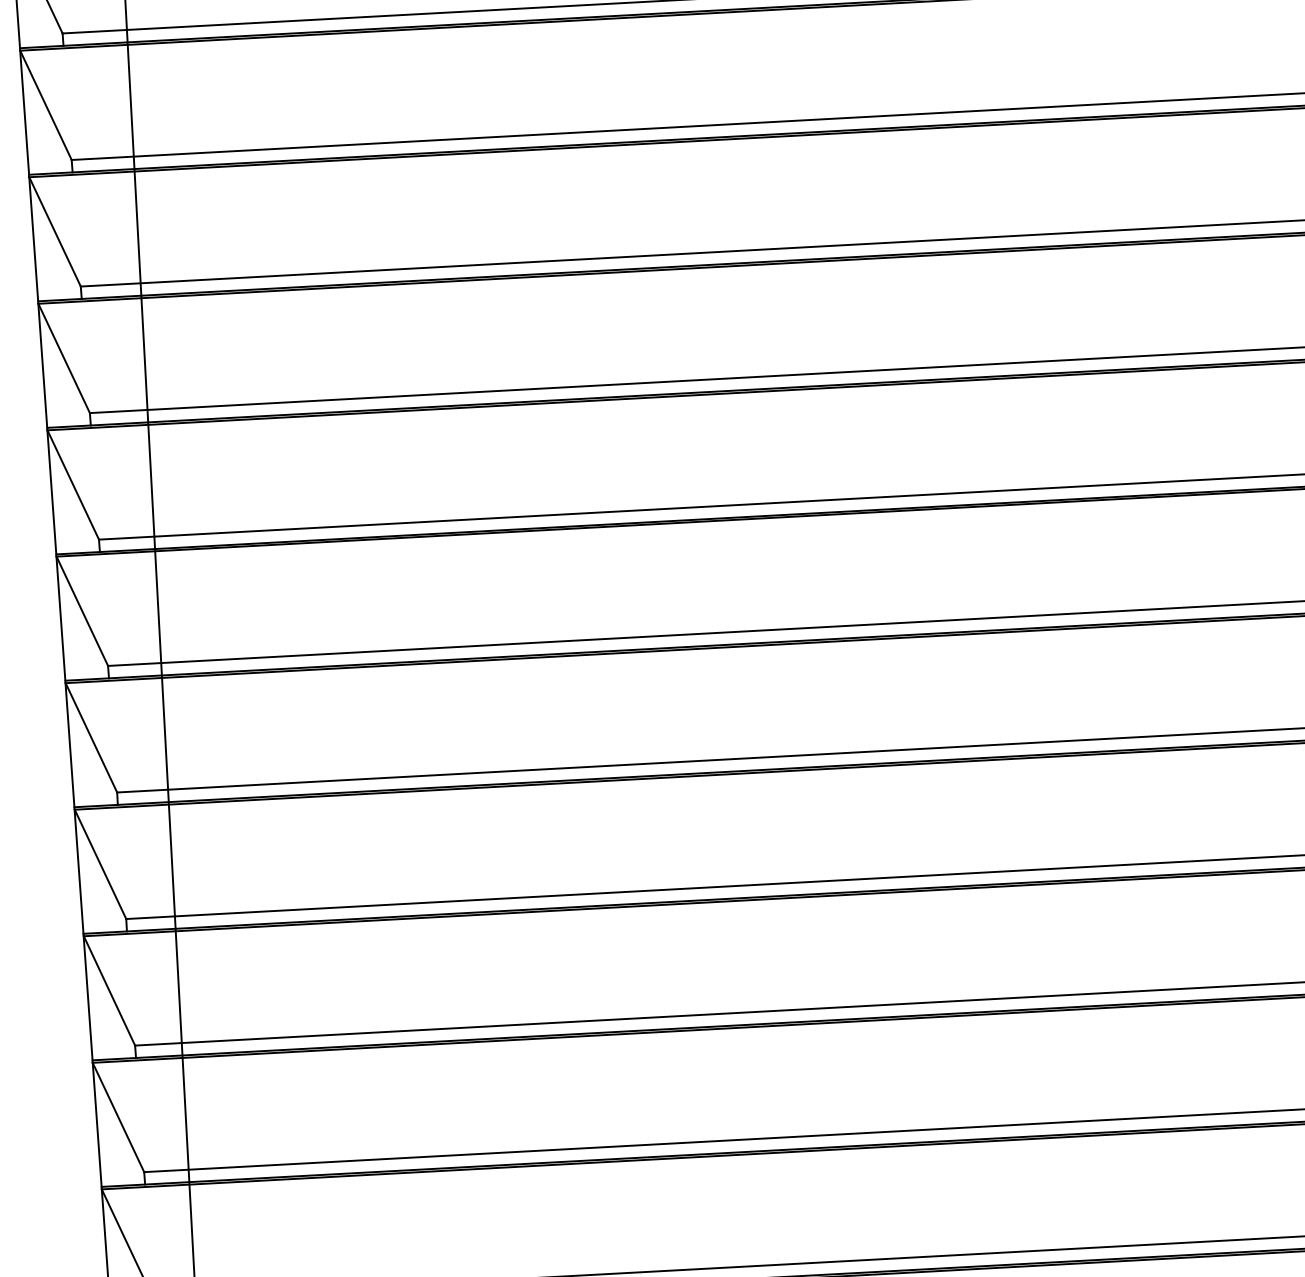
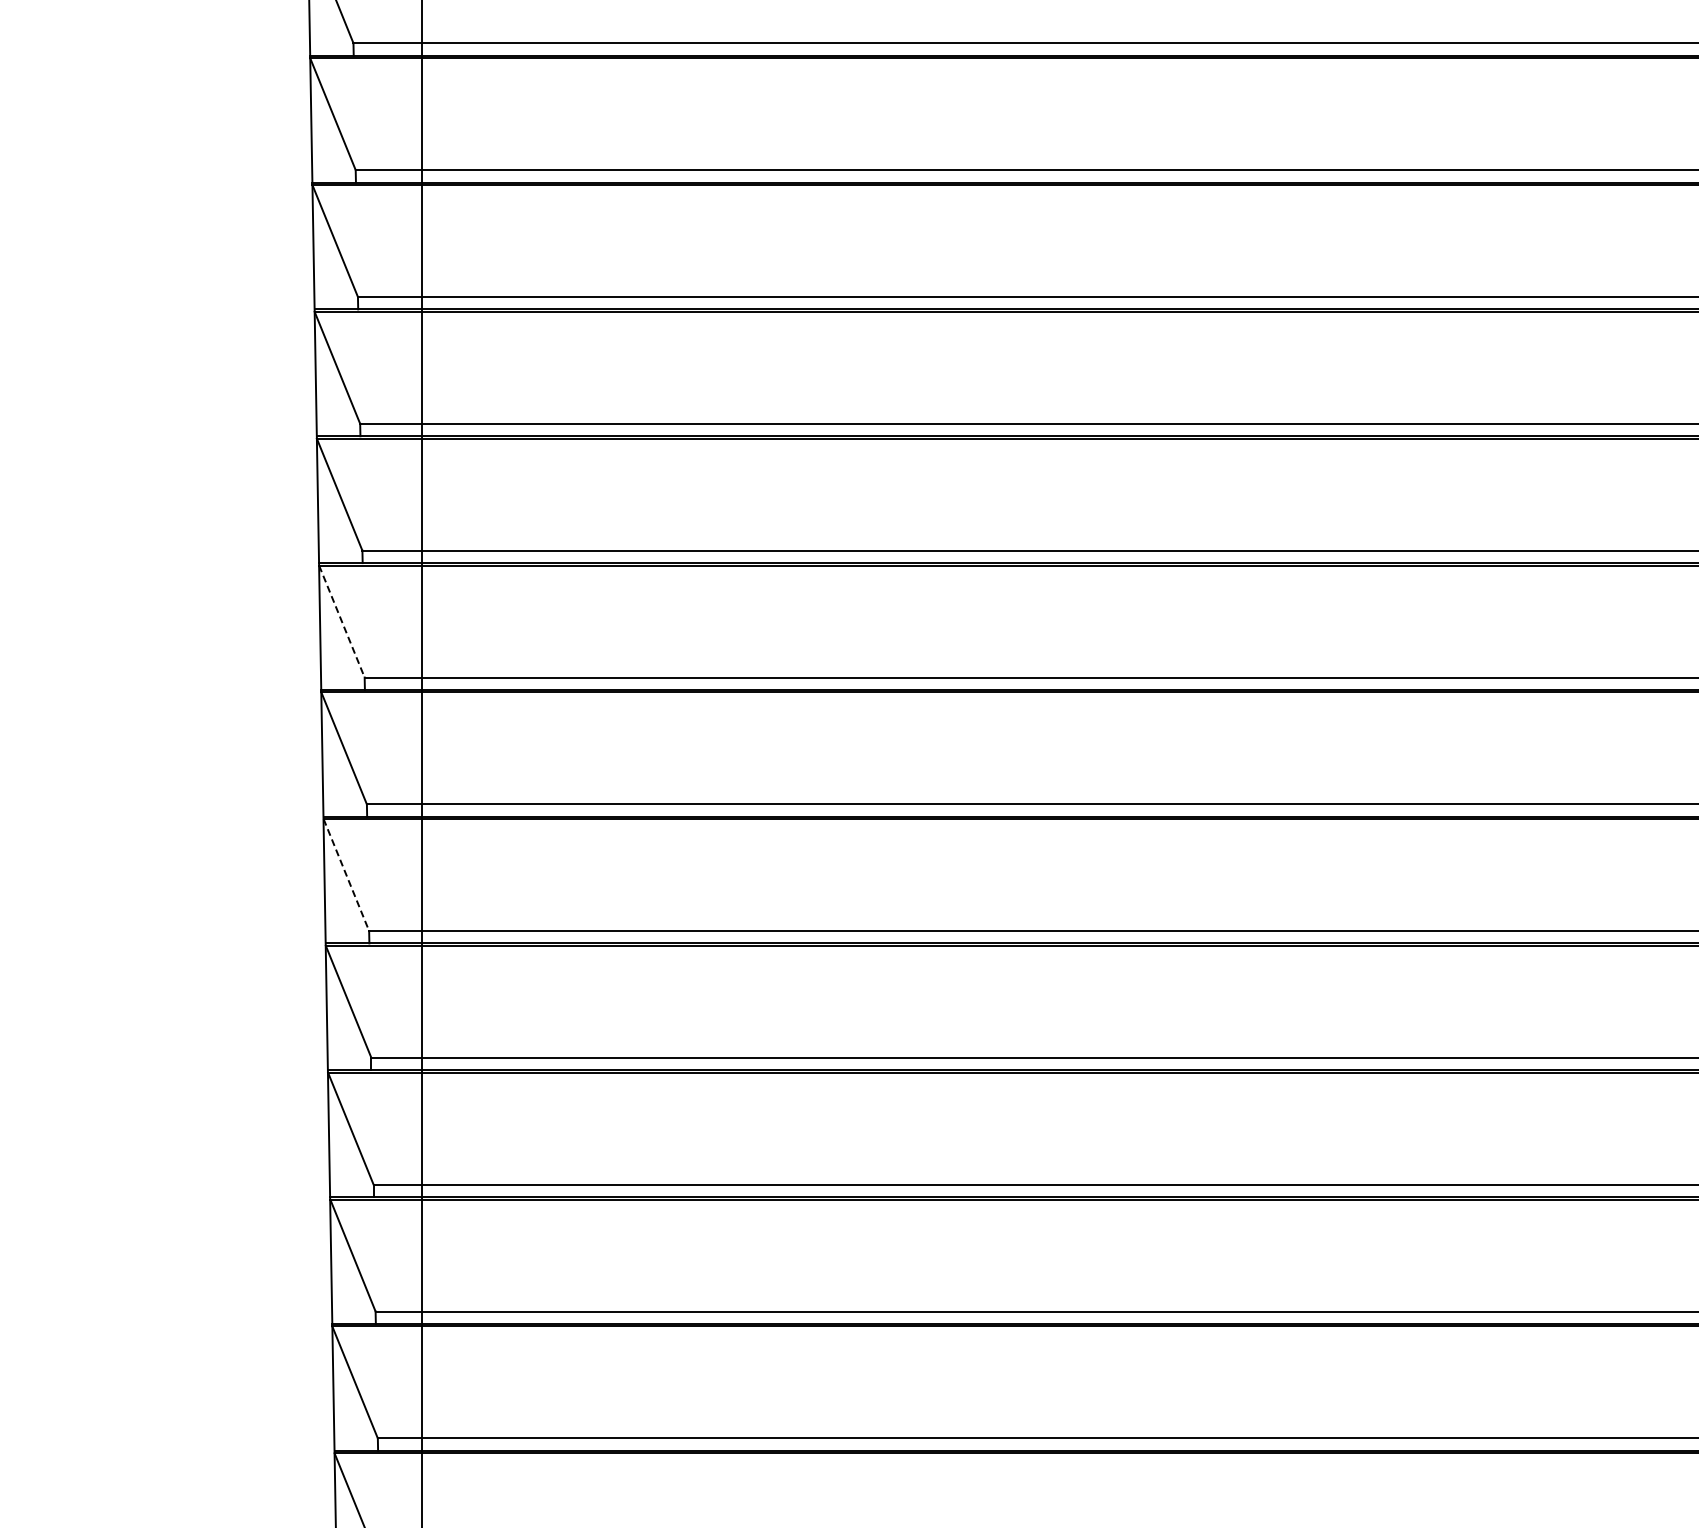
line: (64, 359) -> (342, 622), solid -> dashed
line: (82, 611) -> (346, 875), solid -> dashed

